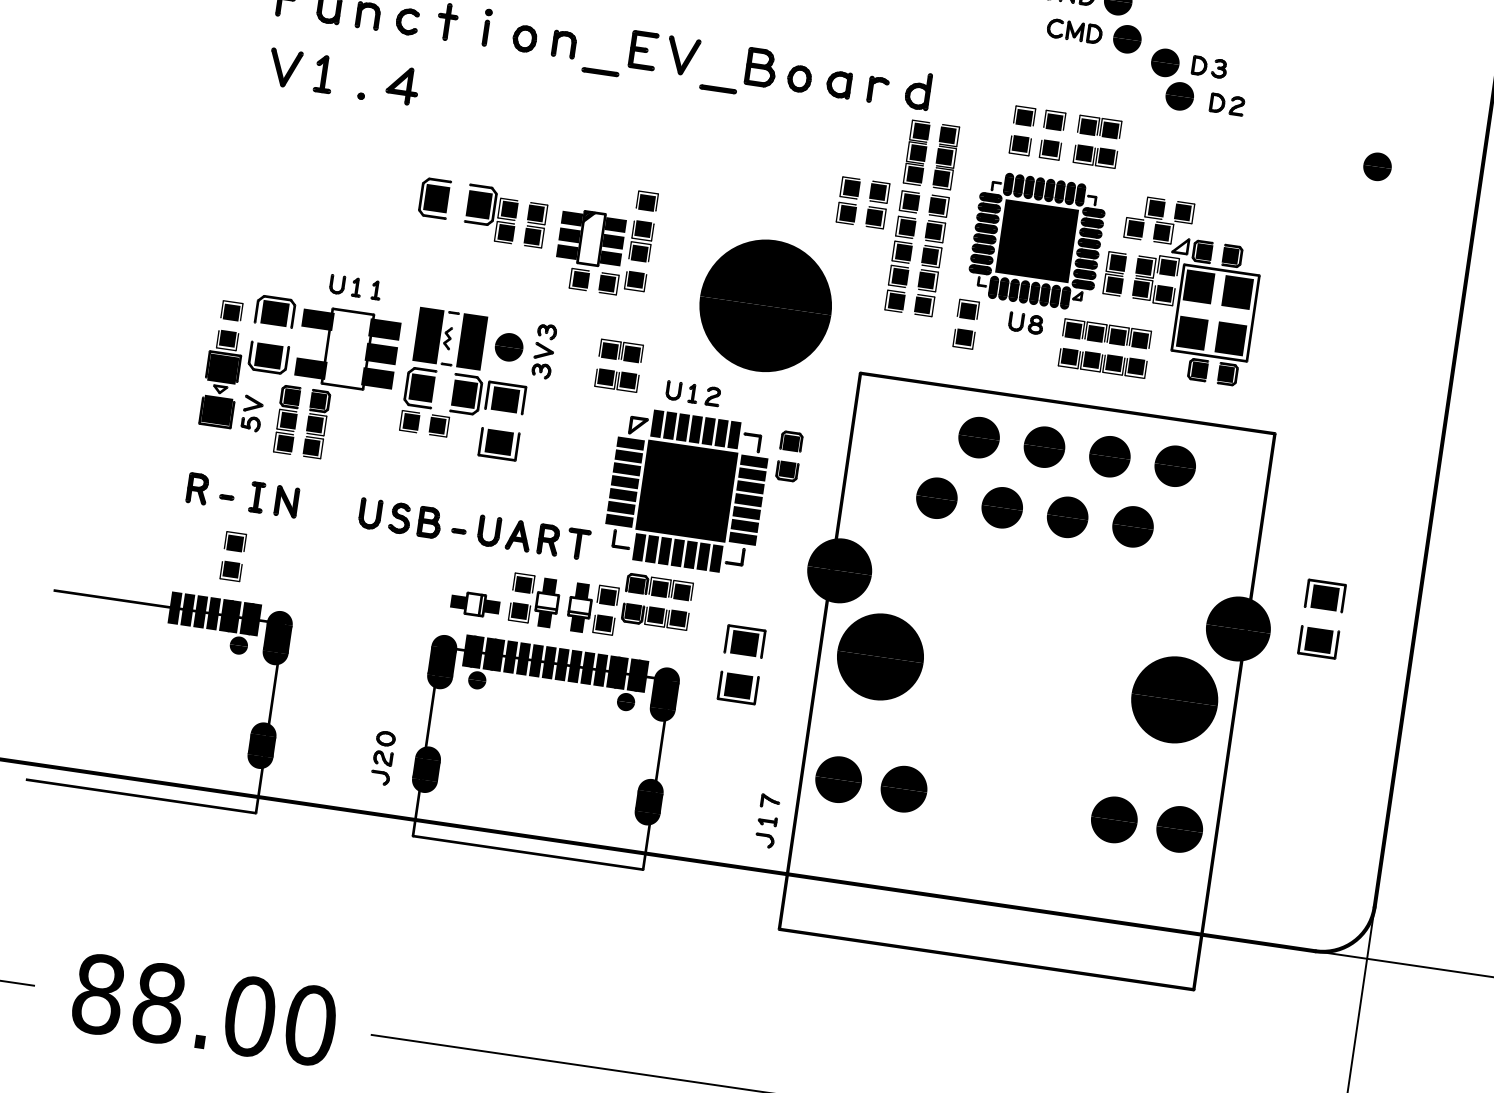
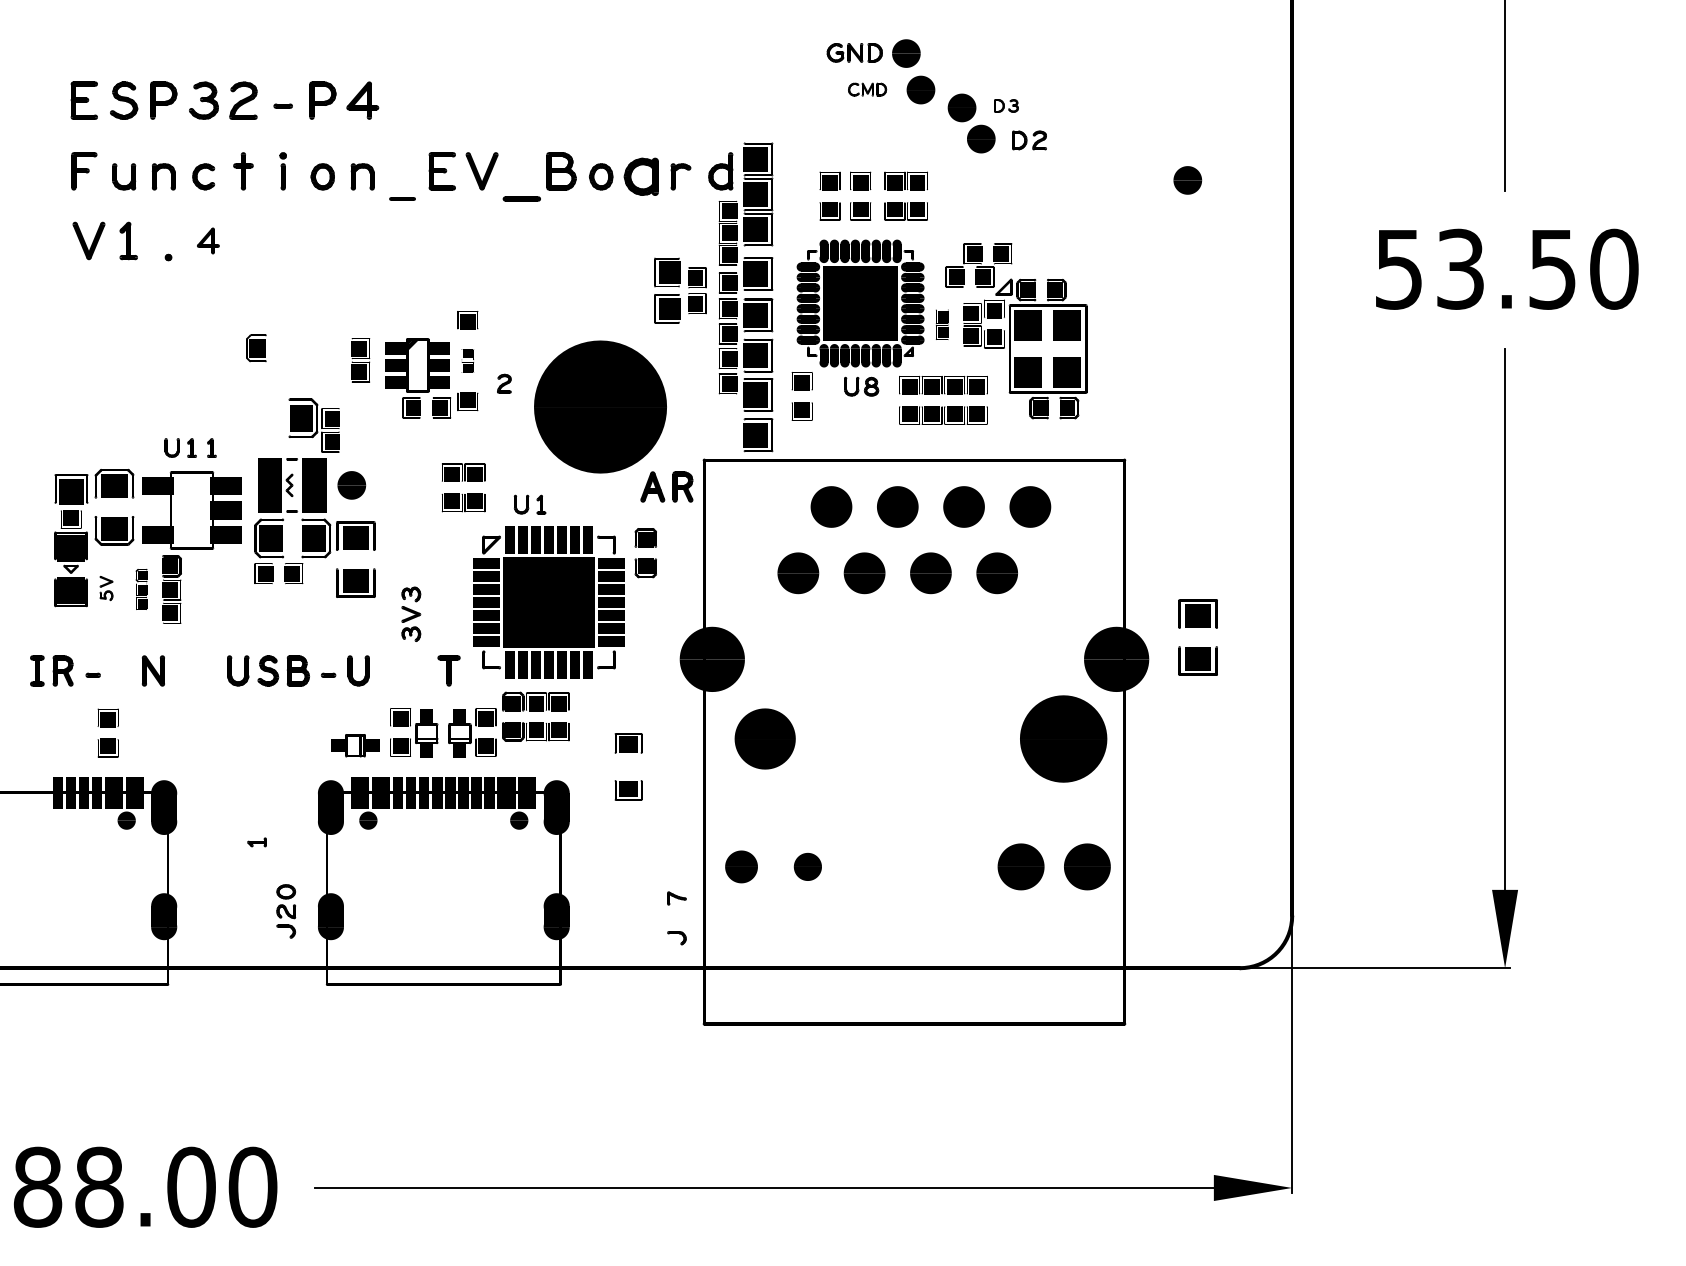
part: (1074, 31) -> (867, 89), size x0.7
part: (1209, 66) -> (1006, 105), size x0.7
part: (600, 71) -> (402, 198), size x0.7
part: (838, 84) -> (640, 176), size x1.4
part: (403, 85) -> (208, 240), size x0.7
part: (434, 198) -> (256, 348), size x0.7
part: (847, 200) -> (666, 290), size x1.4
part: (490, 213) -> (313, 425), moved
part: (937, 220) -> (758, 297), size x1.6
part: (641, 240) -> (467, 360), size x0.6
part: (1114, 273) -> (942, 324), size x0.7
part: (231, 310) -> (70, 489), size x1.6
part: (544, 350) -> (411, 613), moved
part: (713, 396) -> (504, 383), moved
part: (252, 413) -> (106, 588), size x0.7
part: (286, 419) -> (141, 589), size x0.6
part: (257, 497) -> (37, 670), moved
part: (532, 537) -> (666, 486), moved
part: (744, 641) -> (628, 743), size x0.7
part: (879, 656) -> (764, 738), size x0.7
part: (738, 688) -> (628, 790), size x0.7
part: (838, 779) -> (741, 866), size x0.7
part: (903, 788) -> (807, 866), size x0.6
part: (767, 821) -> (256, 842), moved

